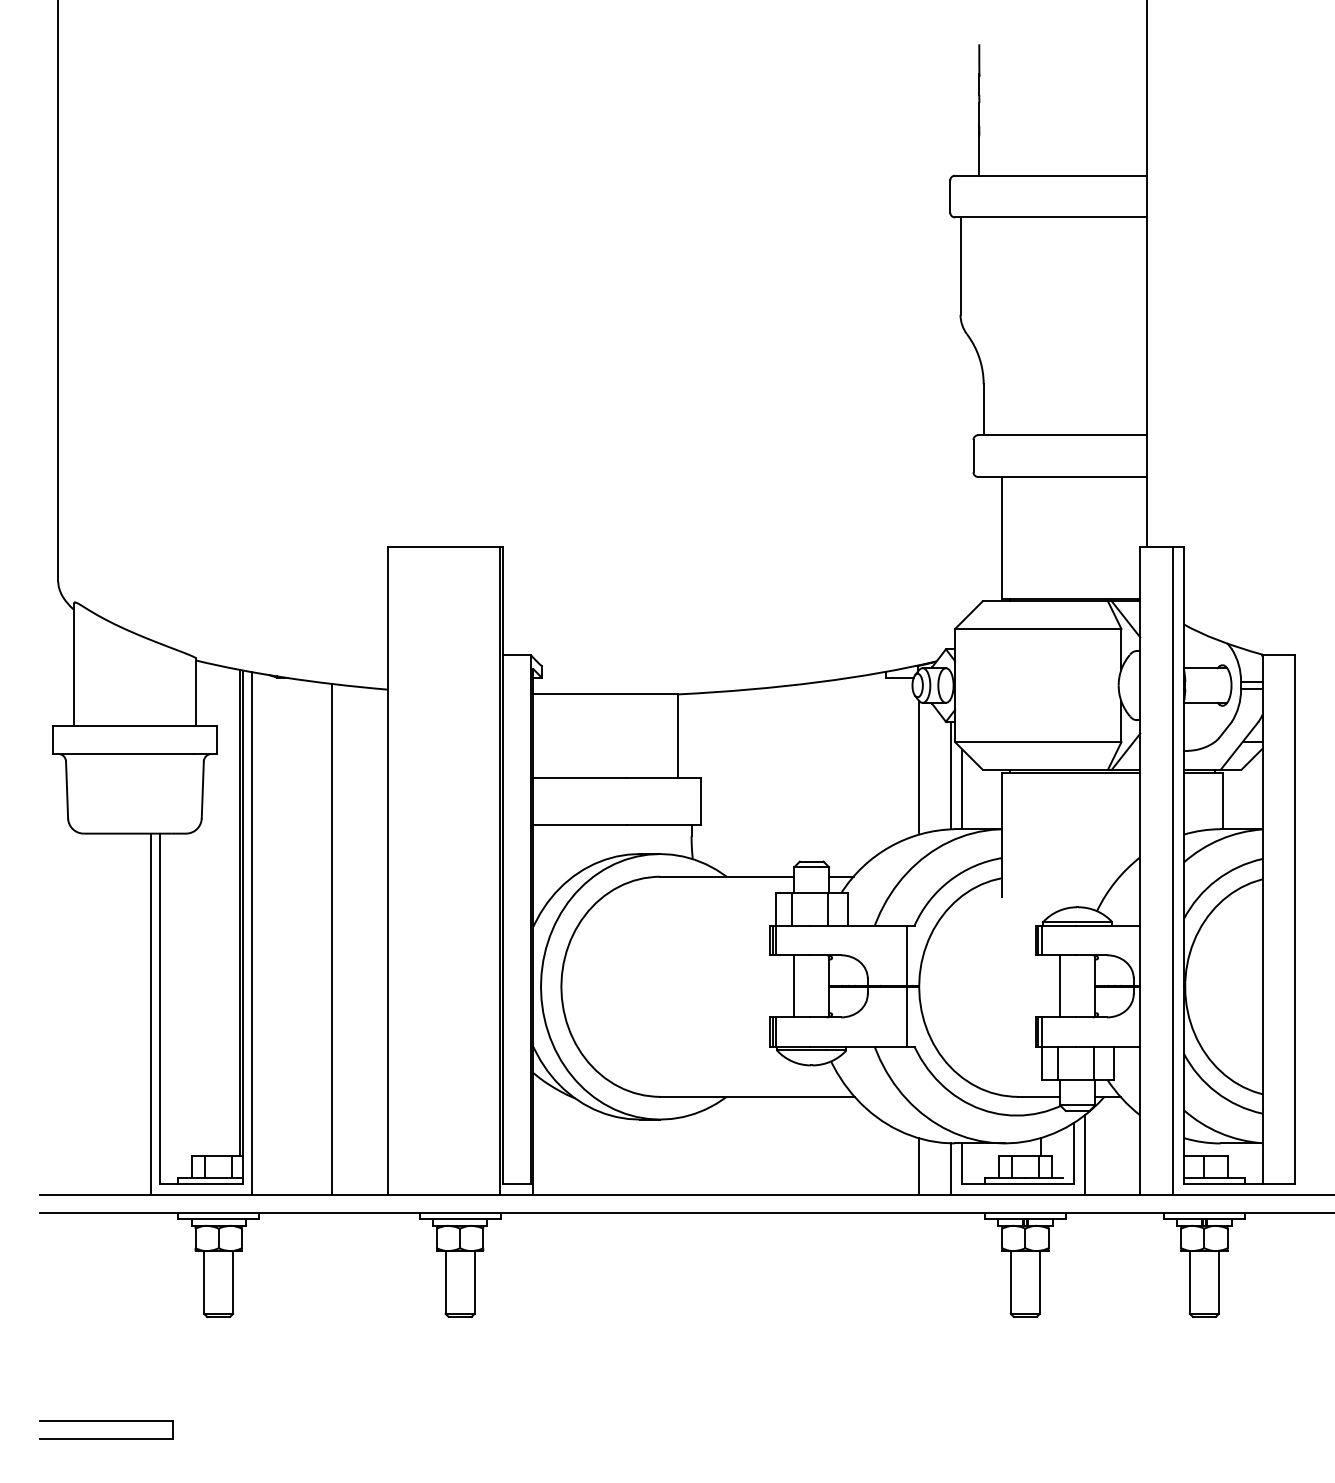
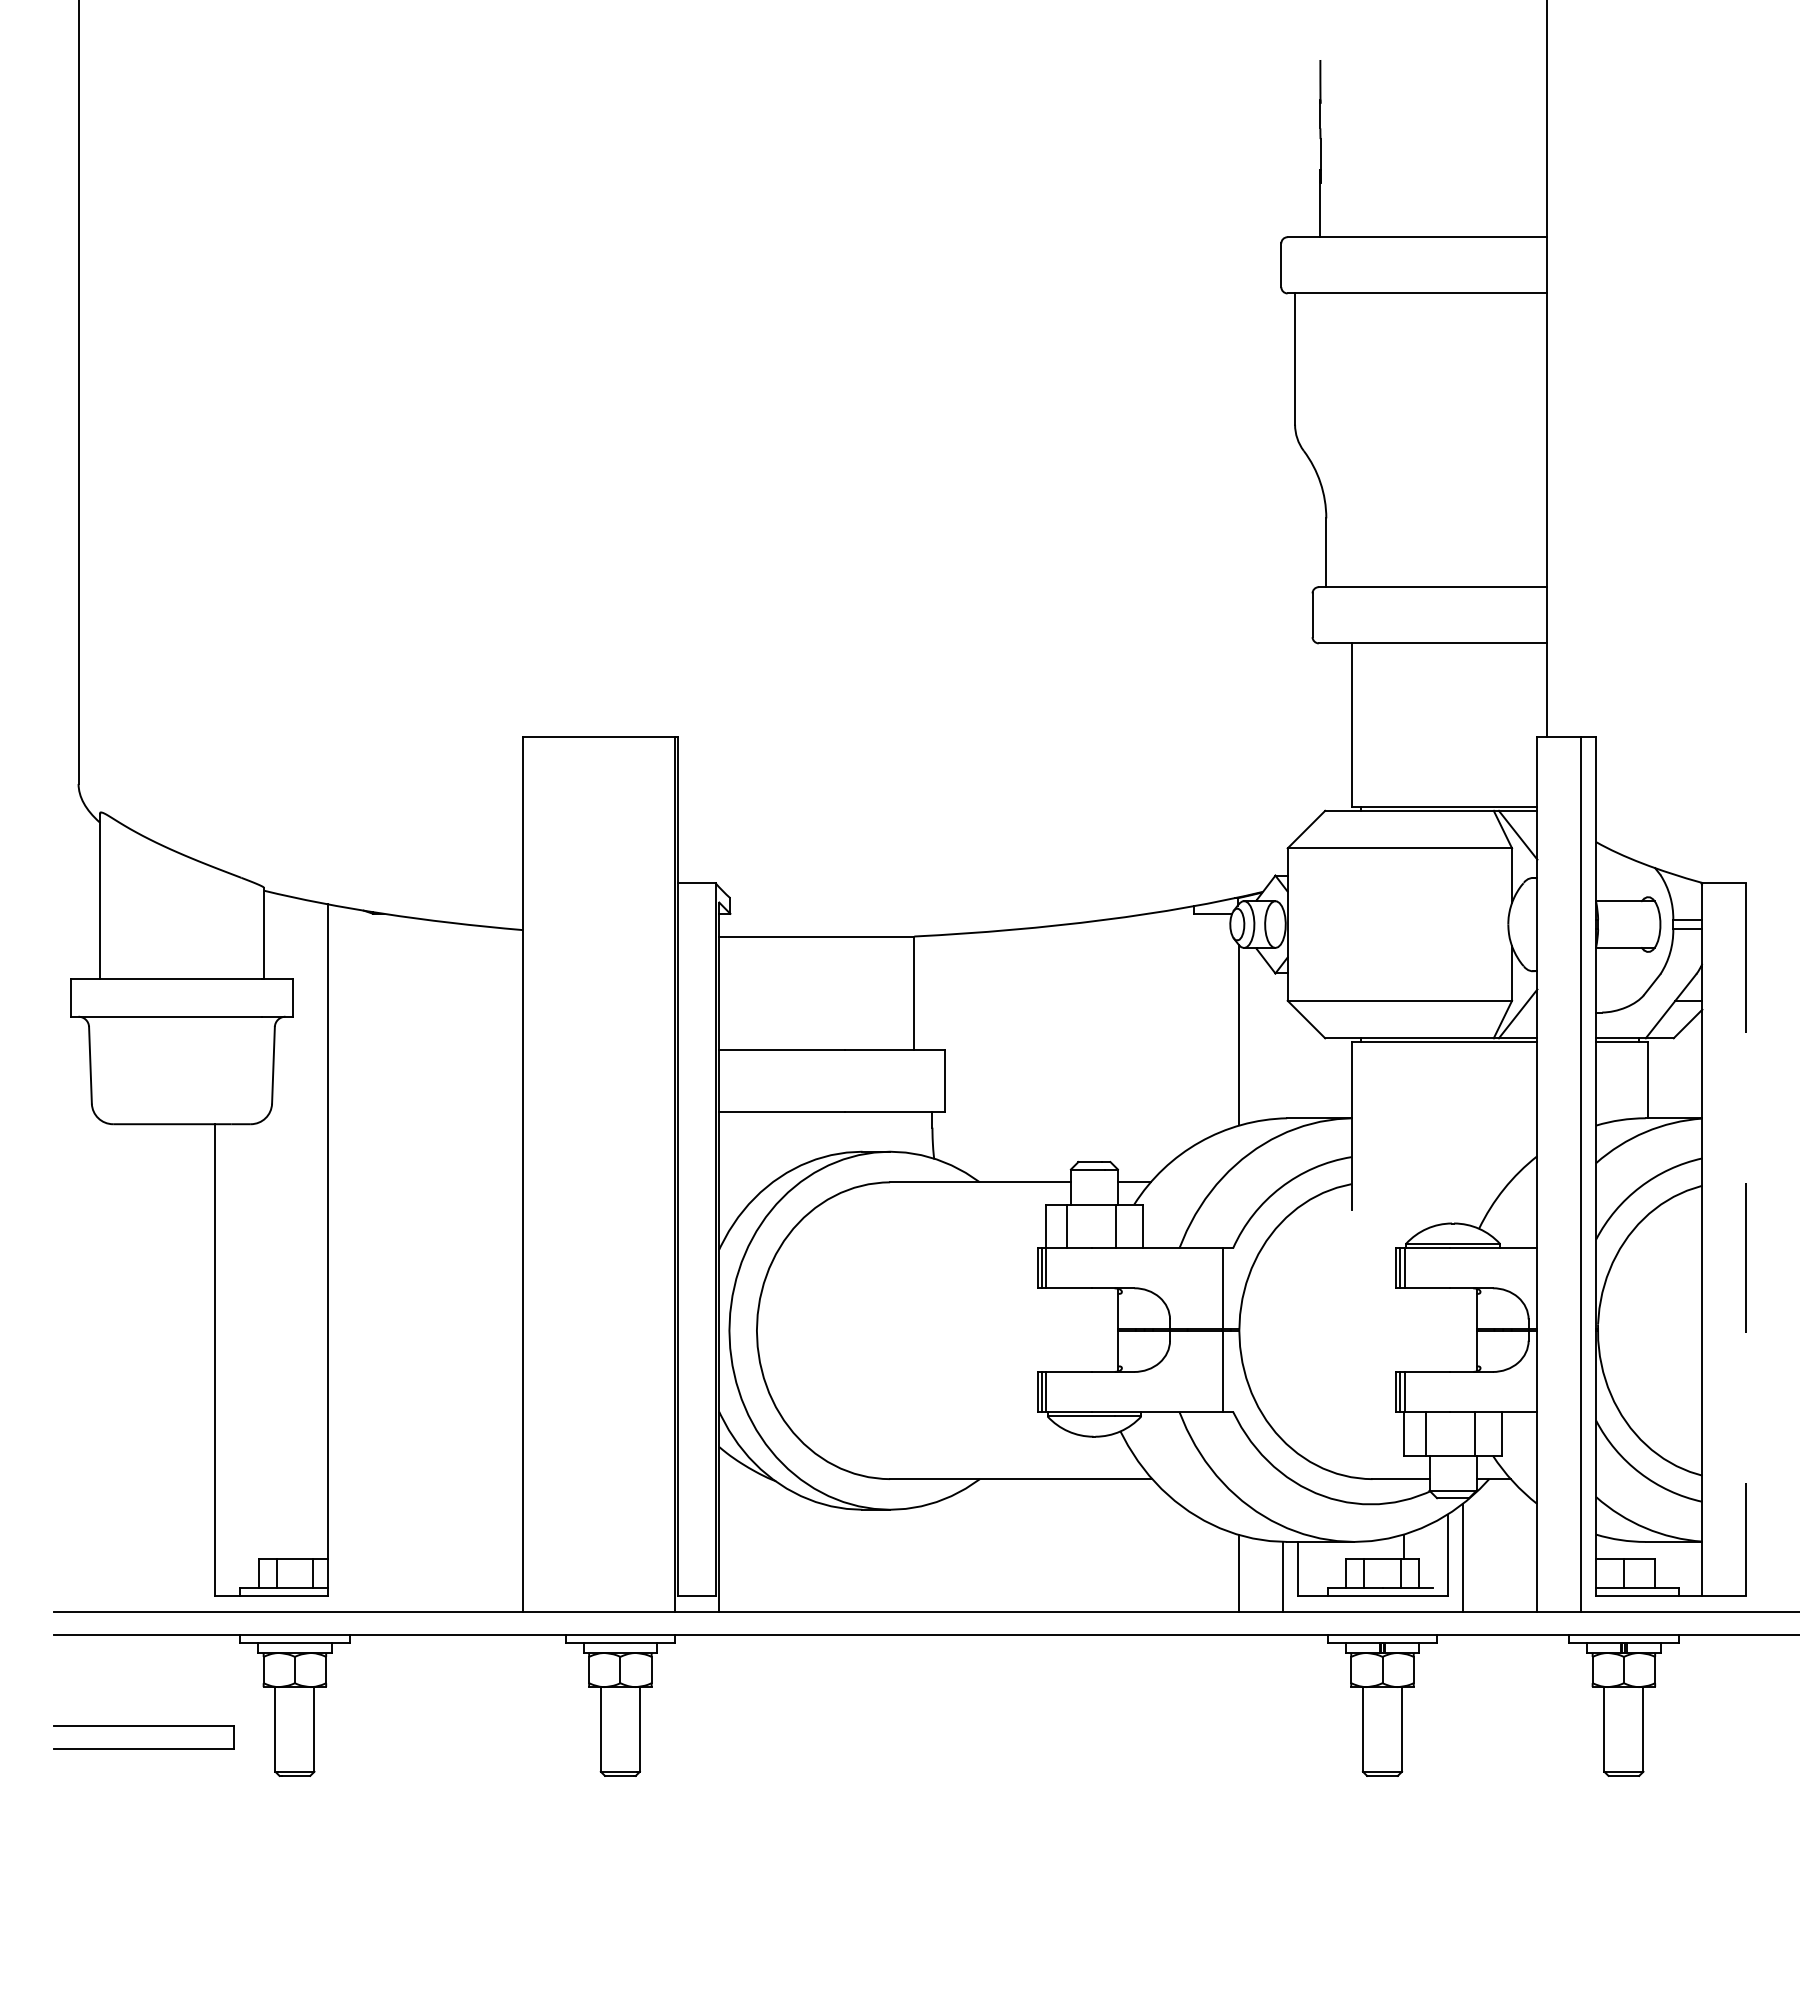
line: (951, 775) -> (1282, 1045), removed
line: (962, 789) -> (1297, 1064), removed
line: (239, 913) -> (323, 1231), removed
line: (1295, 919) -> (1746, 1239), solid -> dashed
line: (251, 933) -> (339, 1258), removed
line: (331, 939) -> (447, 1266), removed
line: (793, 985) -> (1070, 1329), removed
line: (1060, 985) -> (1429, 1329), removed
line: (151, 1014) -> (204, 1367), removed
part: (106, 1422) -> (143, 1726), moved

